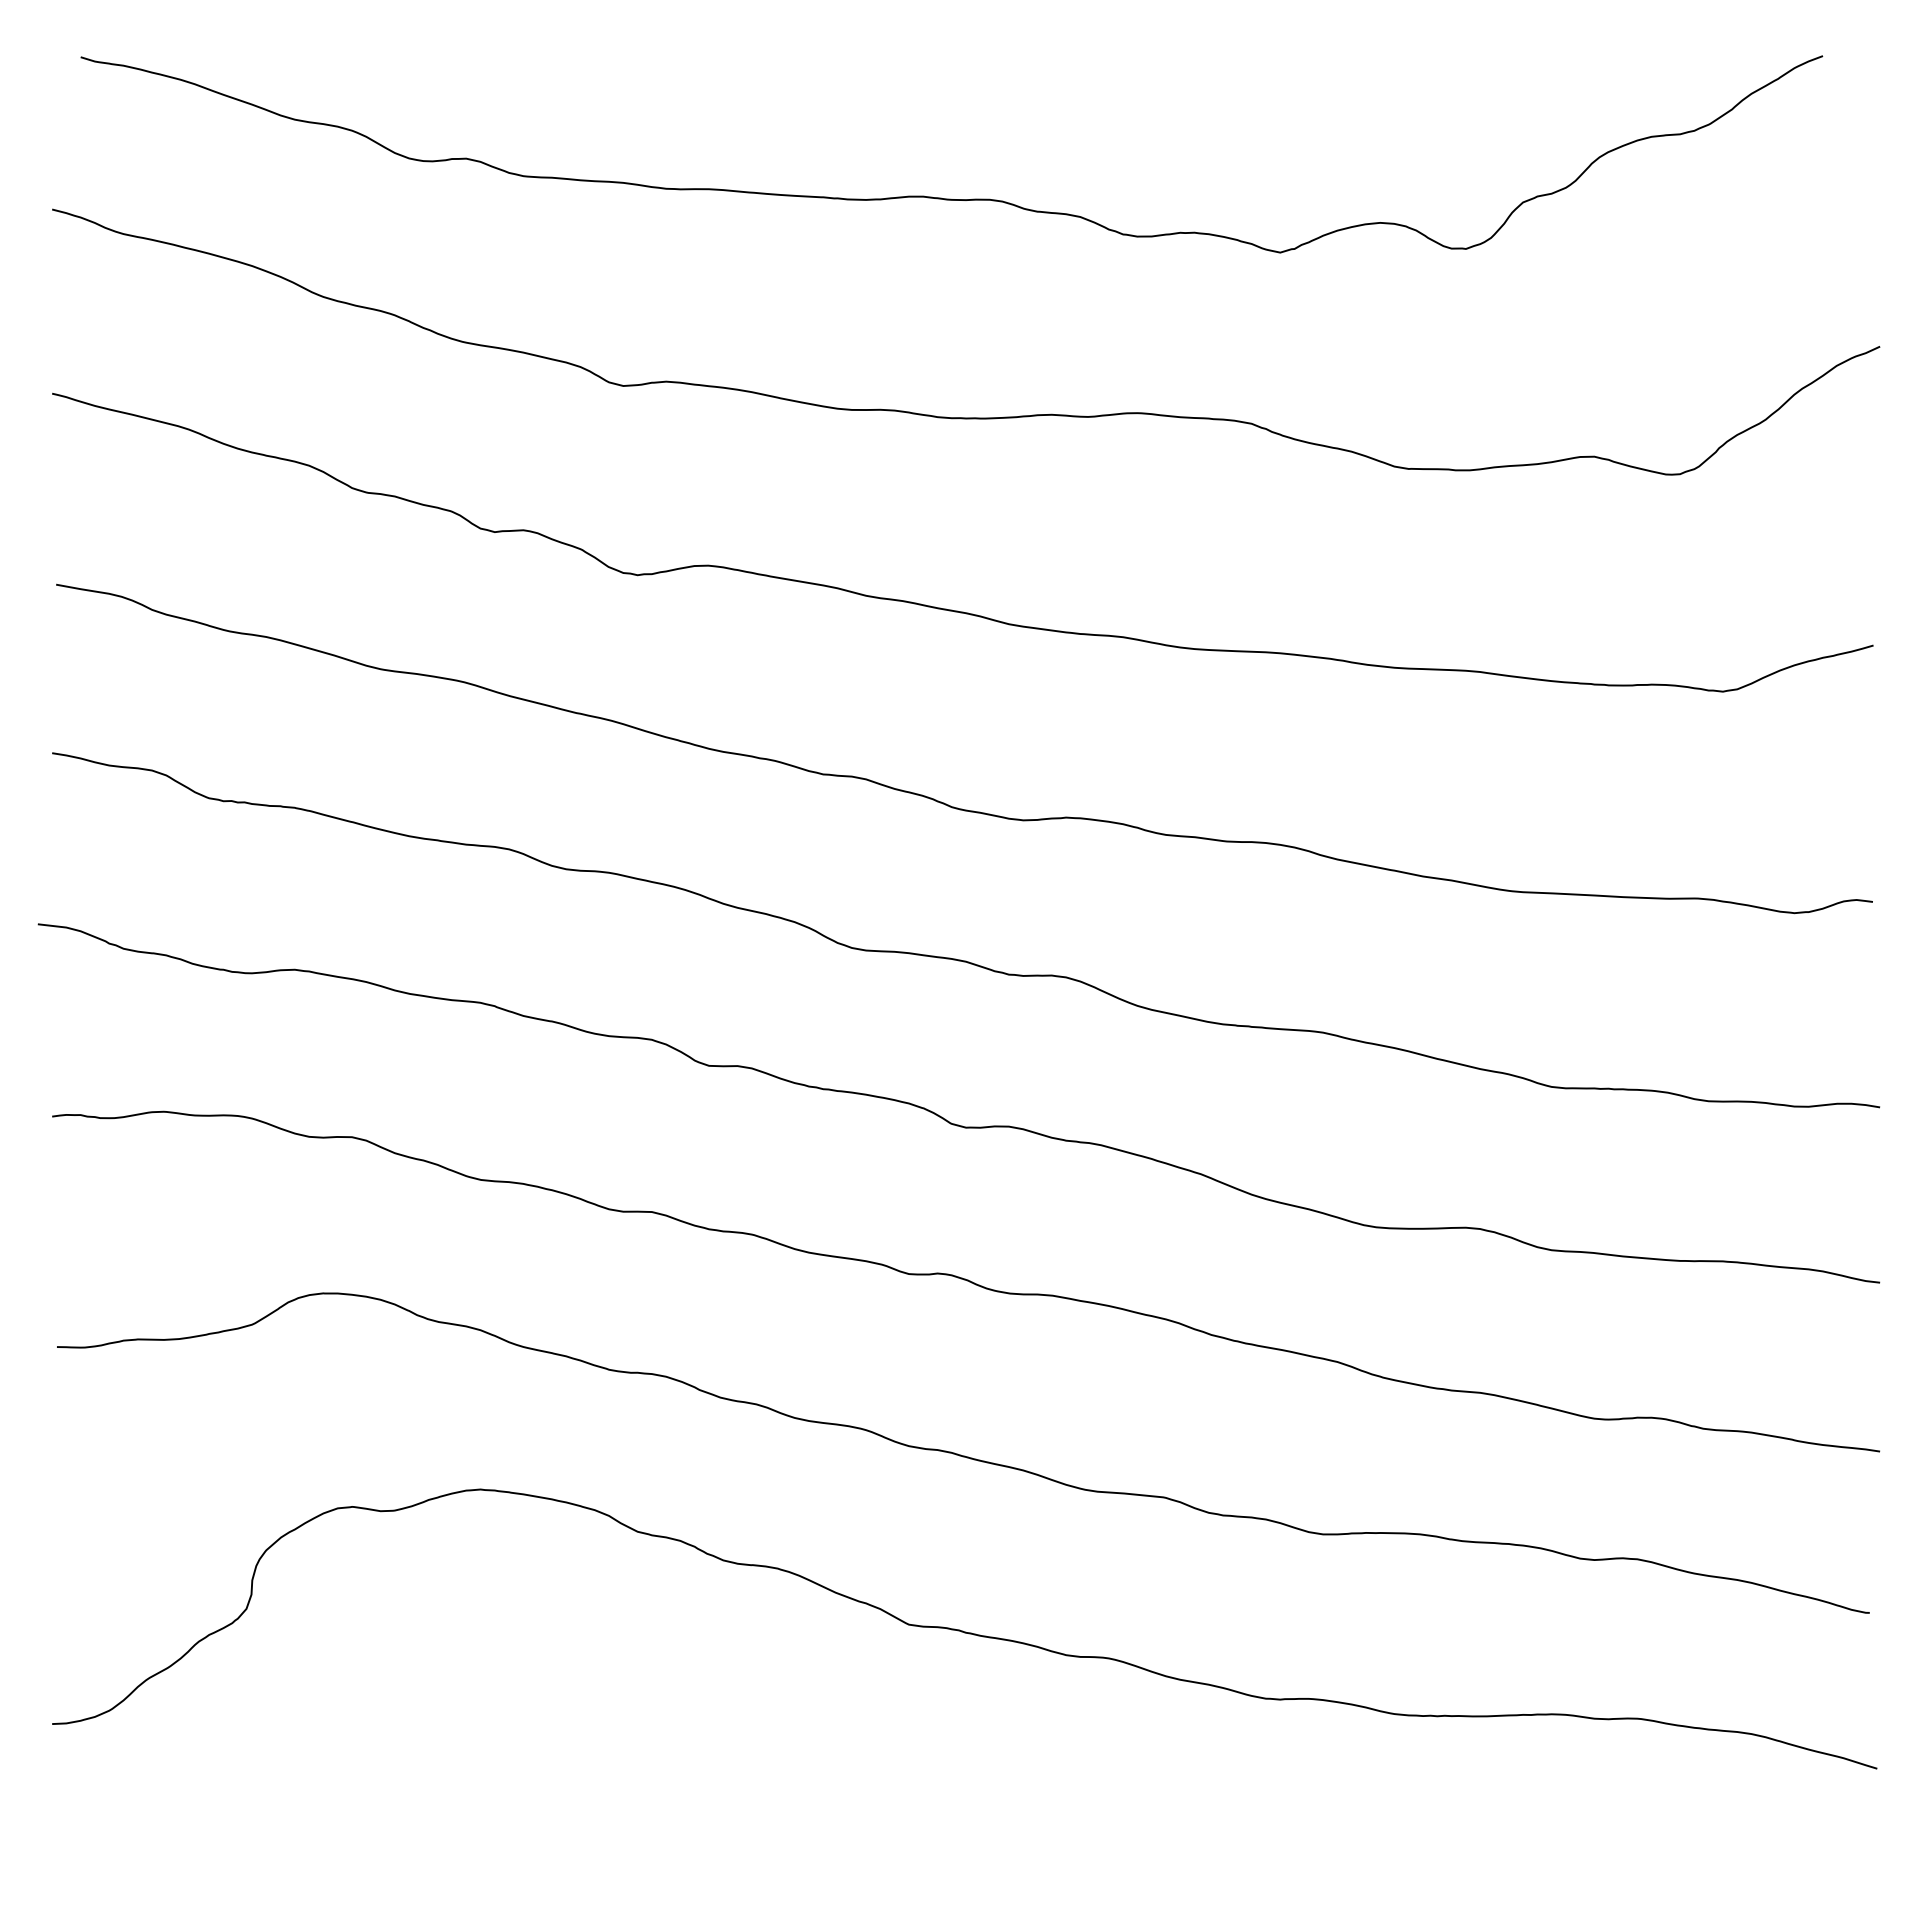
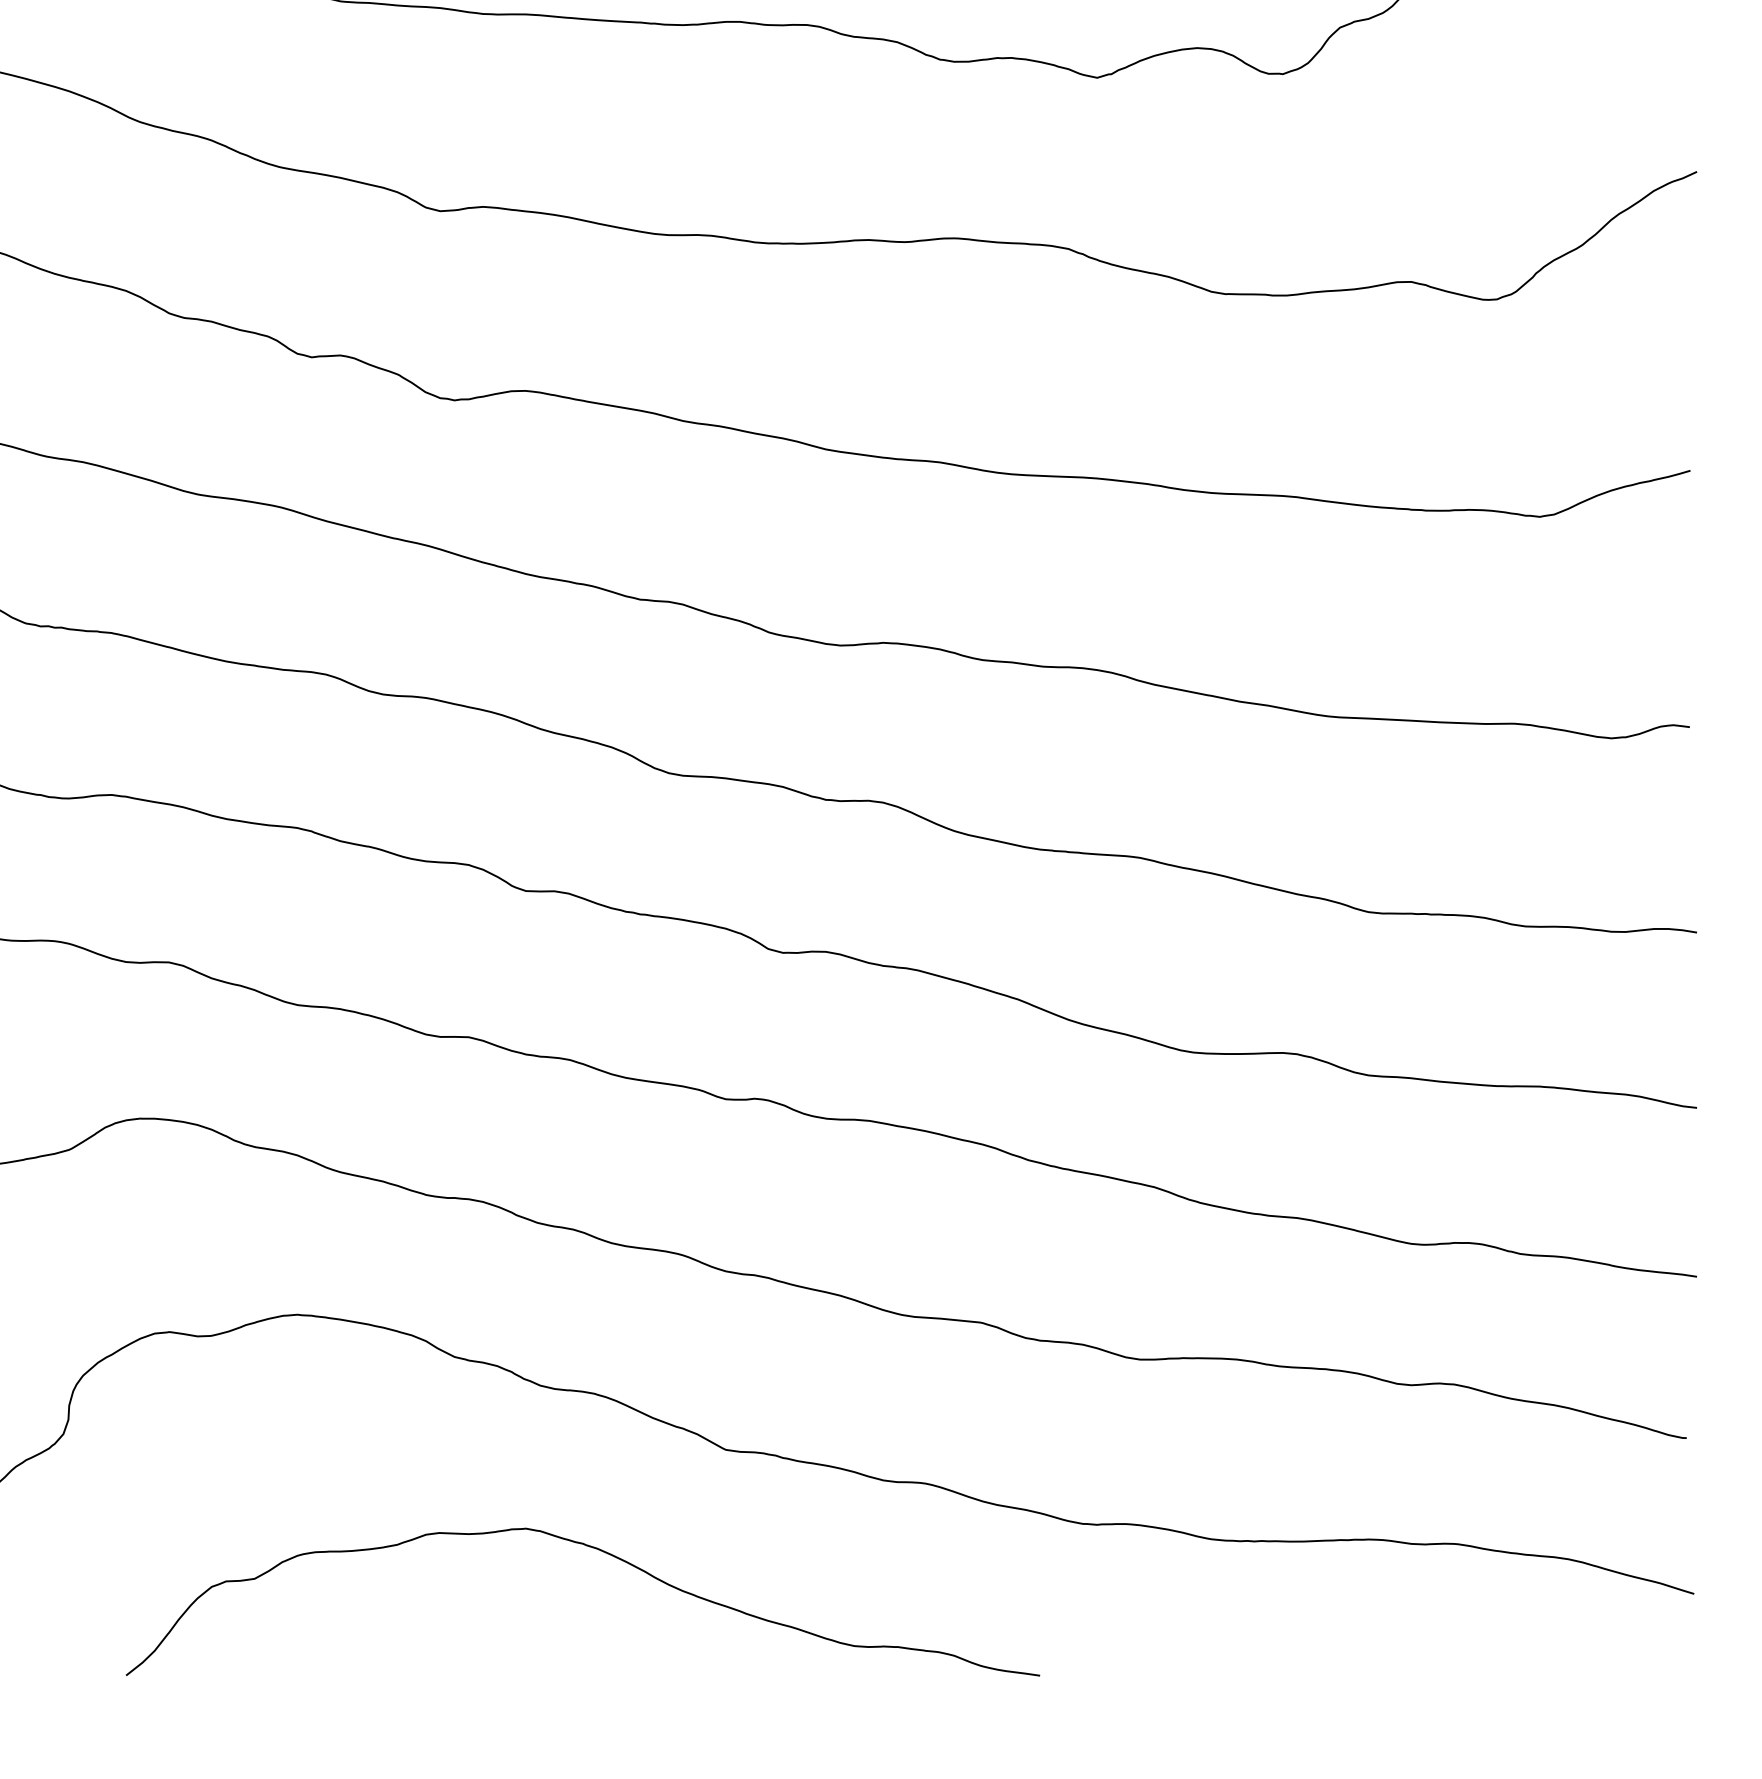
curve: (786, 1727) -> (603, 1552), added

